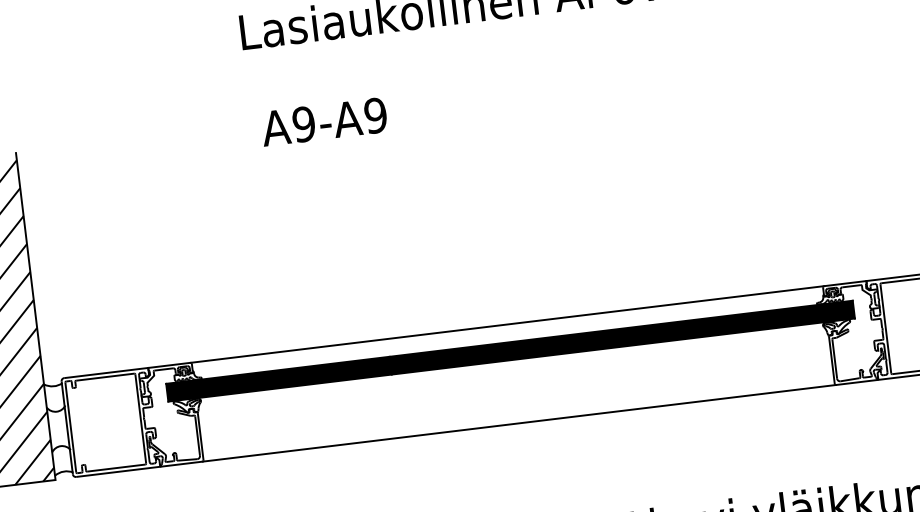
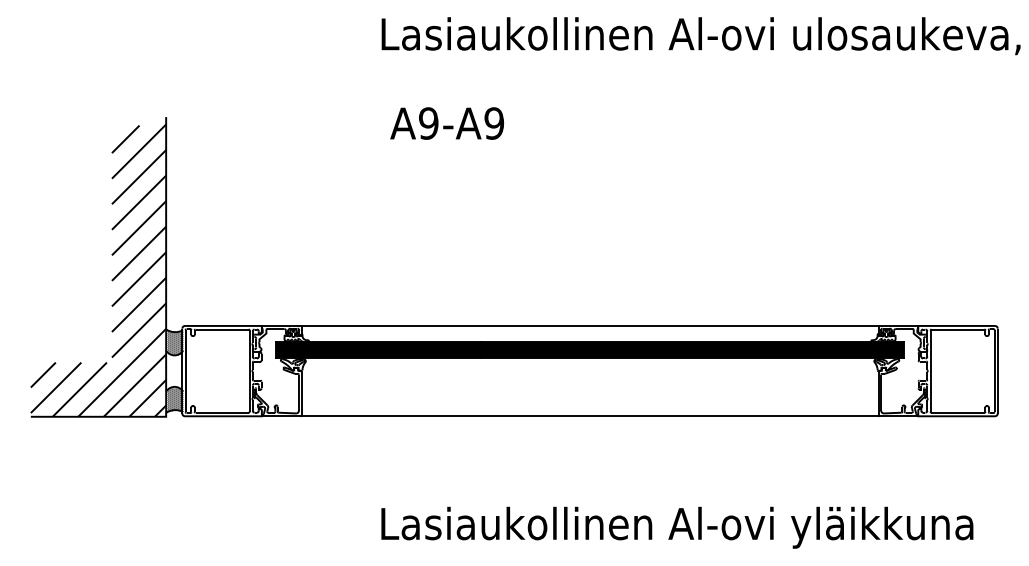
hatch: (54, 397) -> (174, 342), added
hatch: (62, 459) -> (174, 399), added

